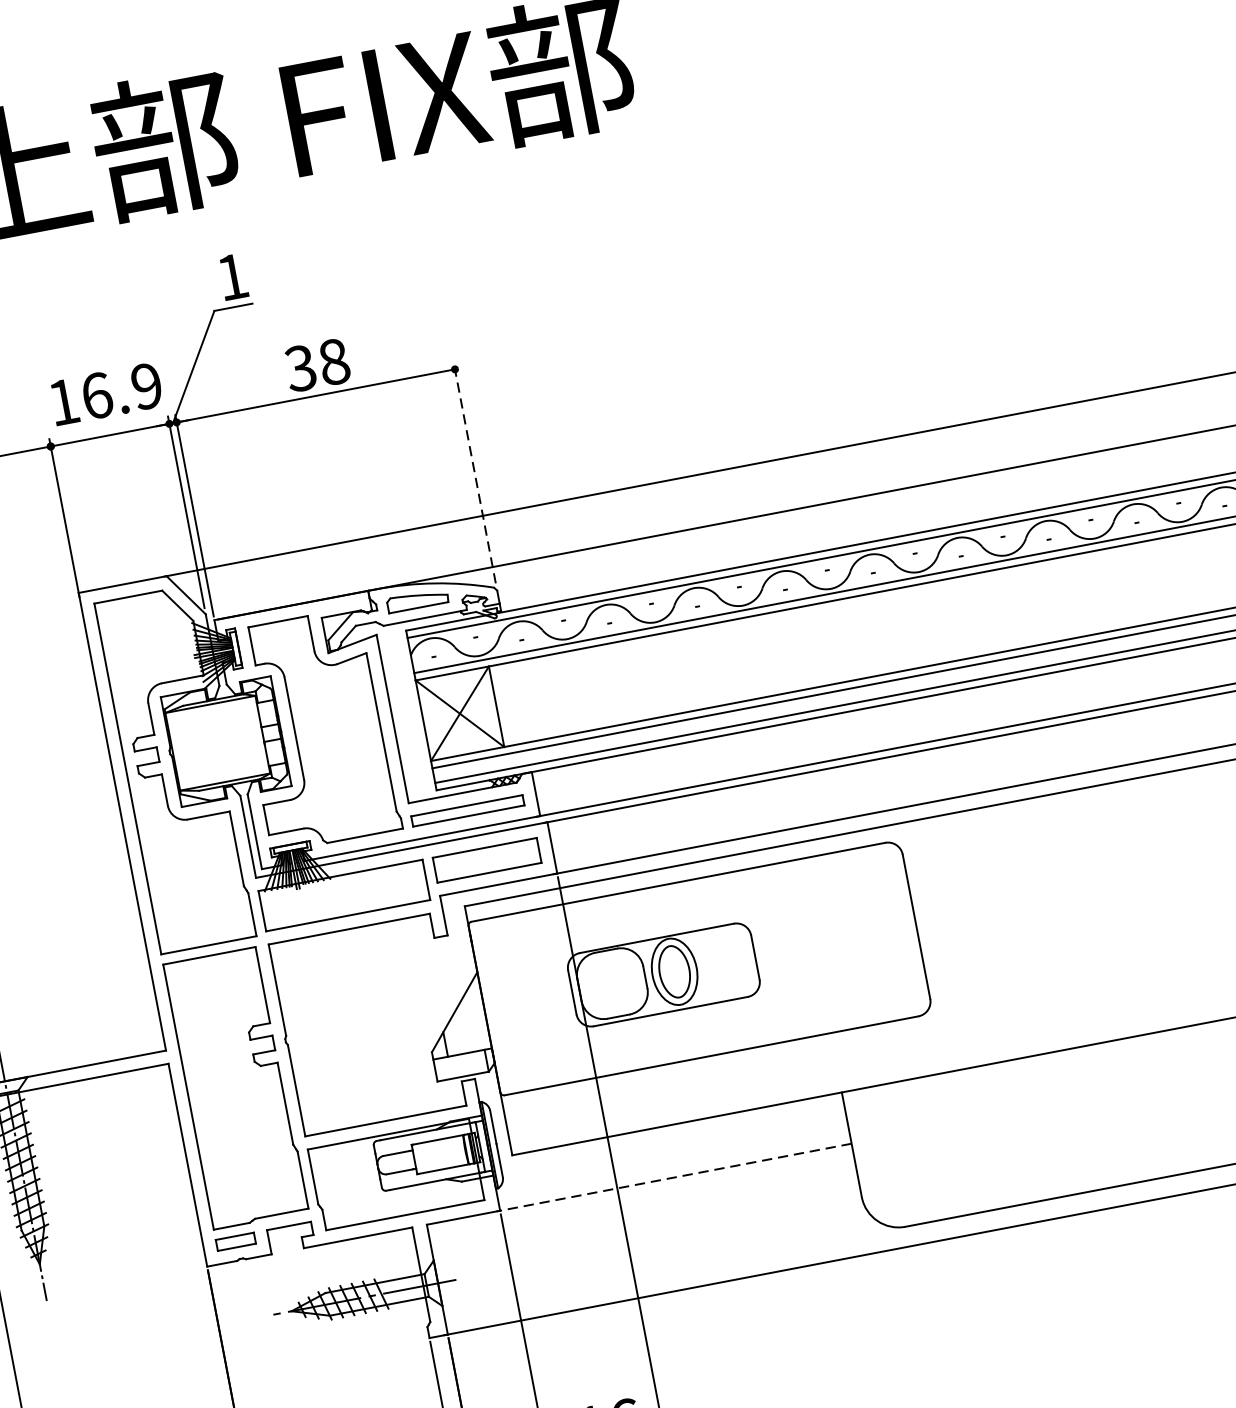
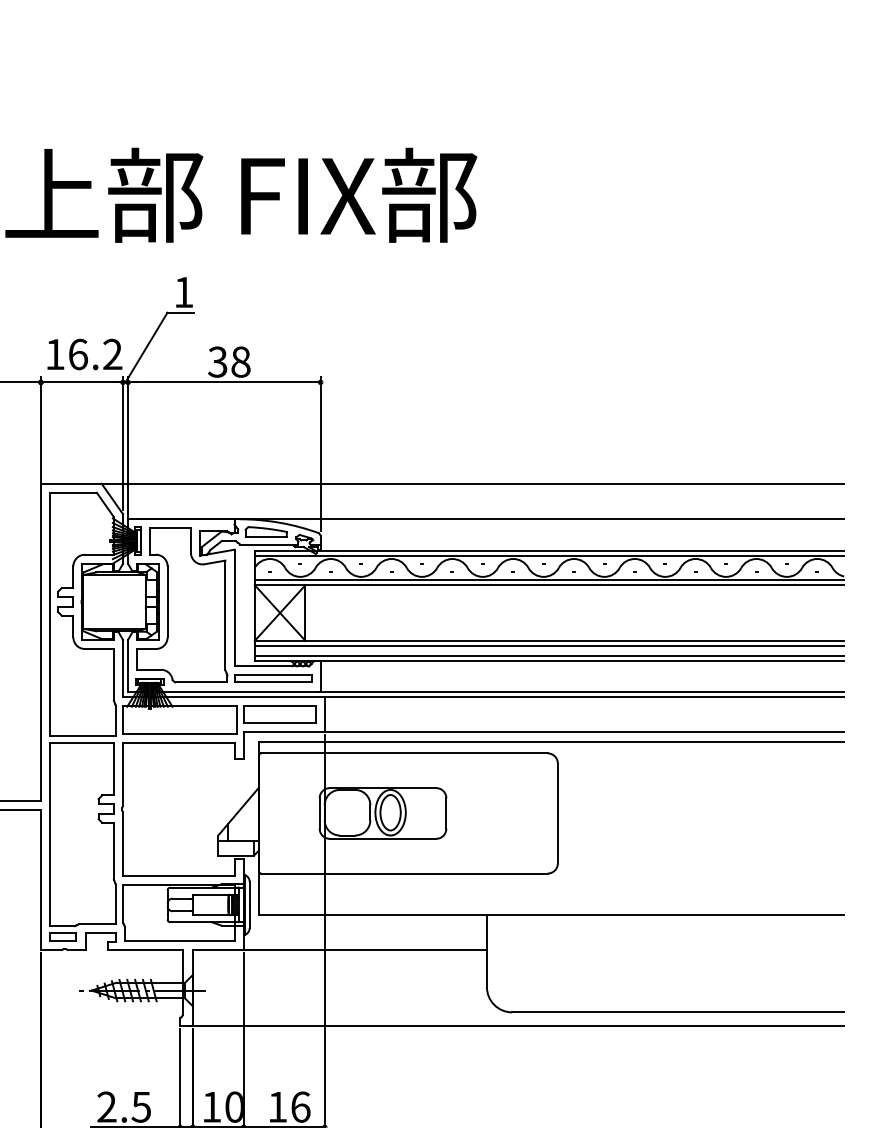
text: (146, 386) -> (112, 354), 16.9 -> 16.2
line: (474, 472) -> (320, 453), dashed -> solid
line: (674, 1178) -> (364, 950), dashed -> solid

